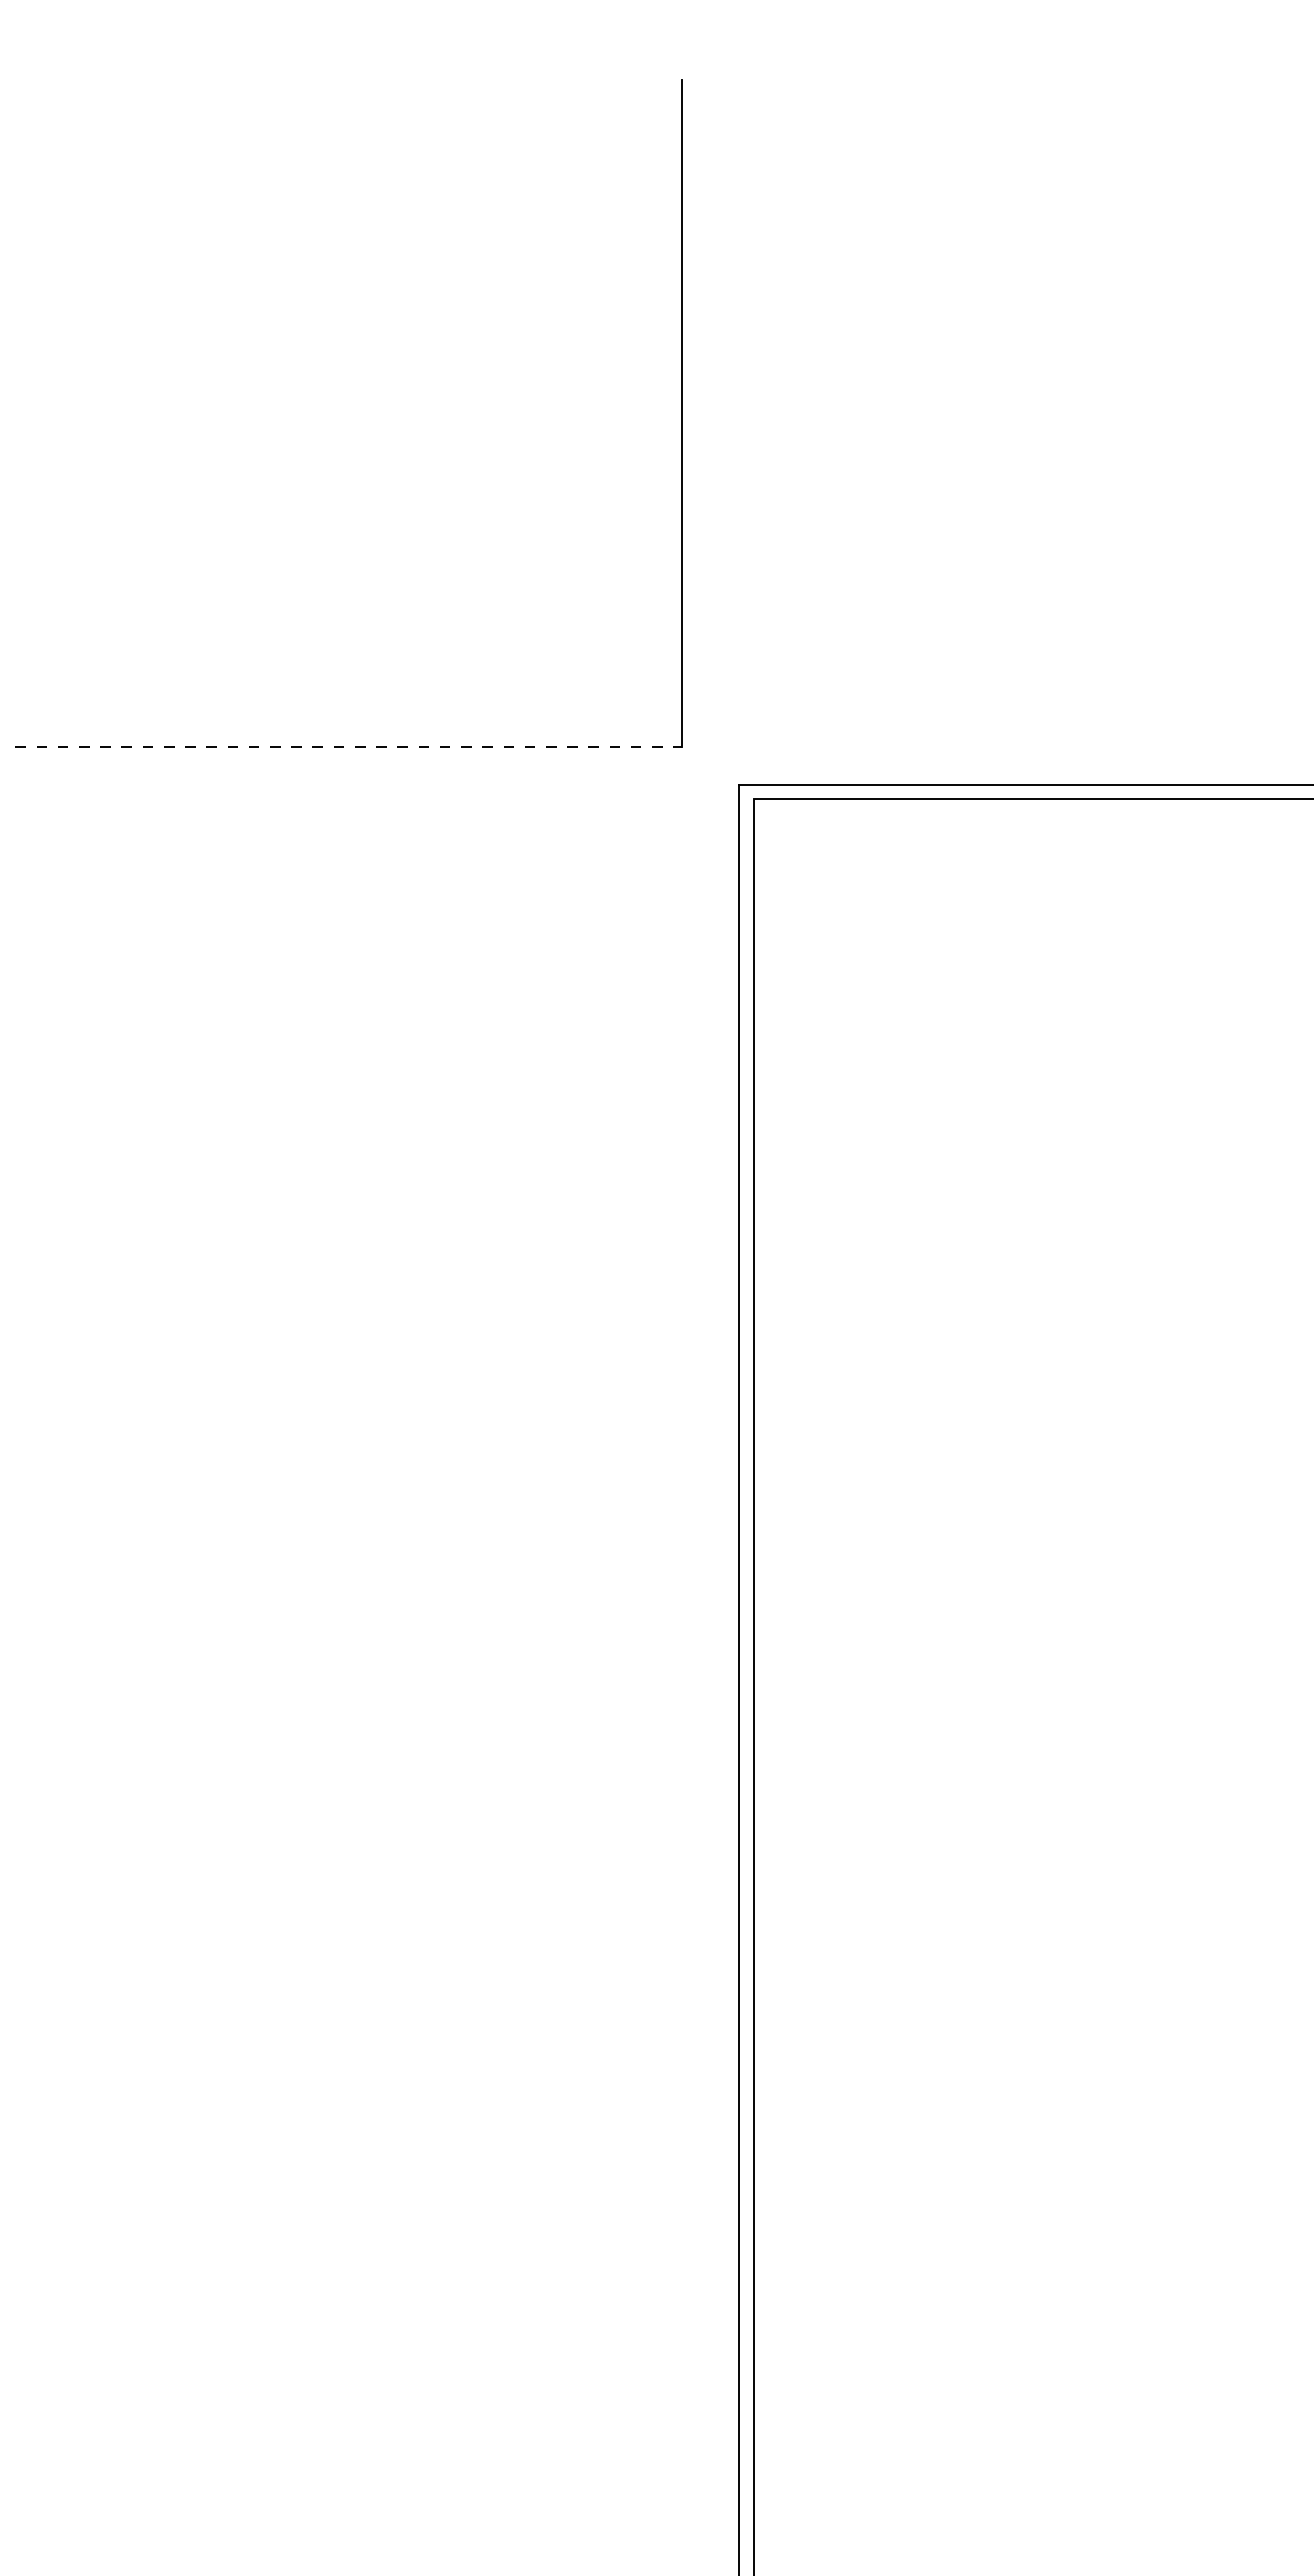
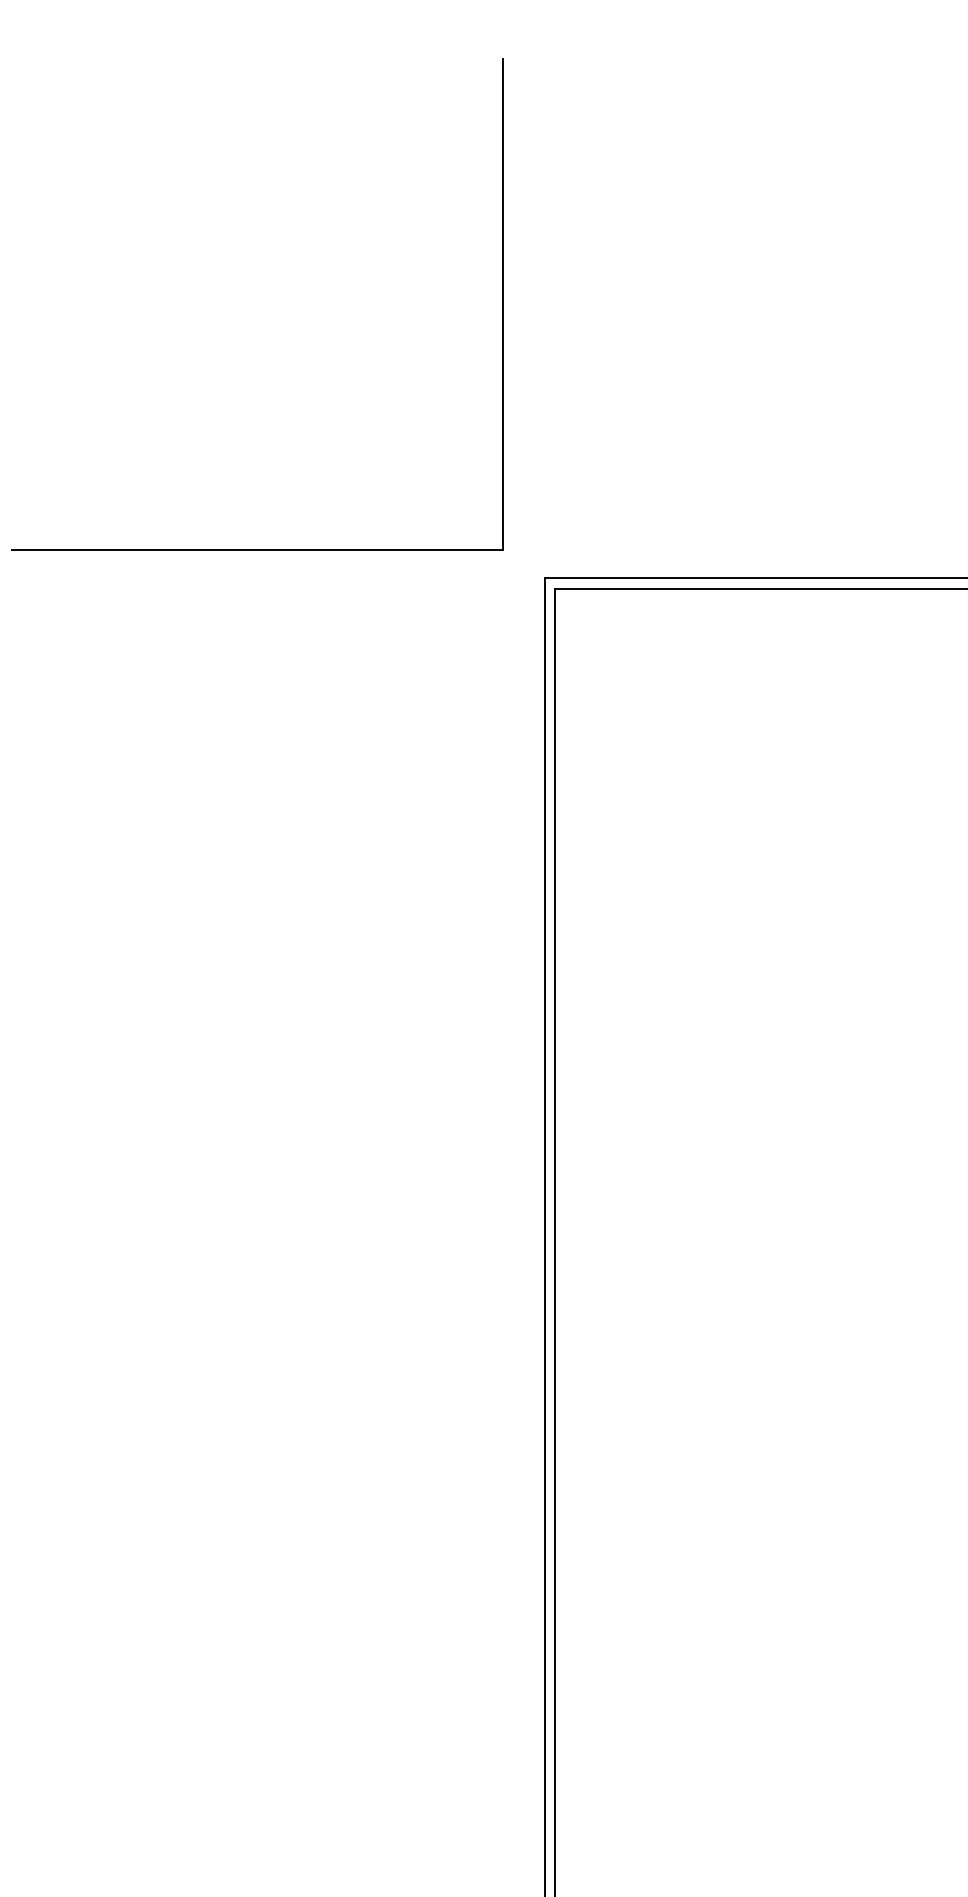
line: (349, 746) -> (257, 549), dashed -> solid

